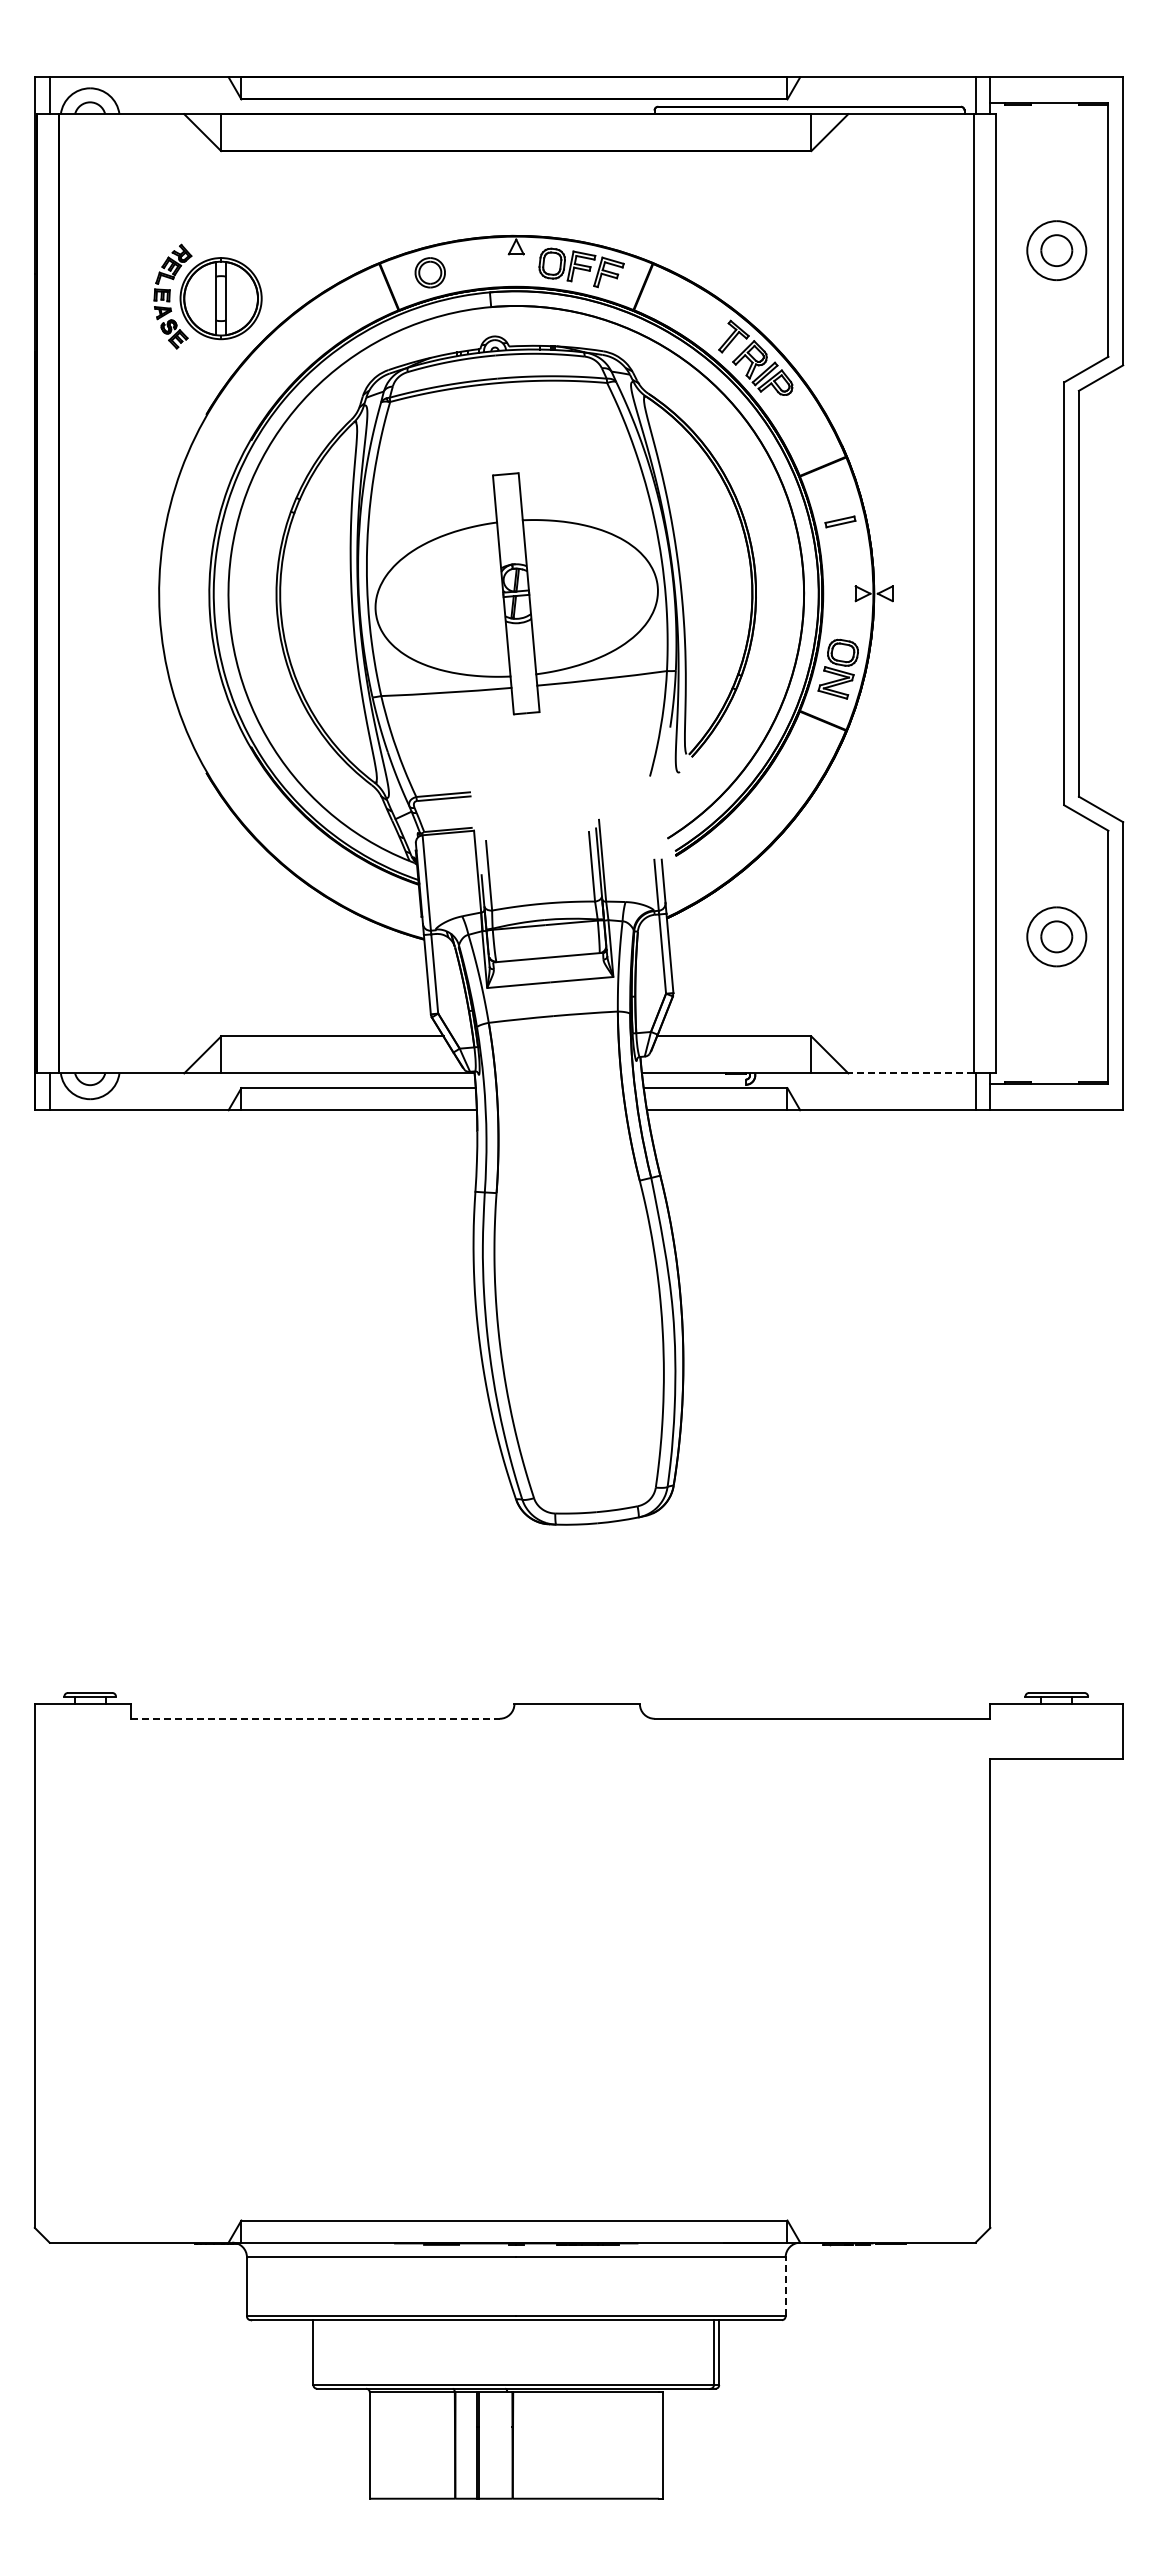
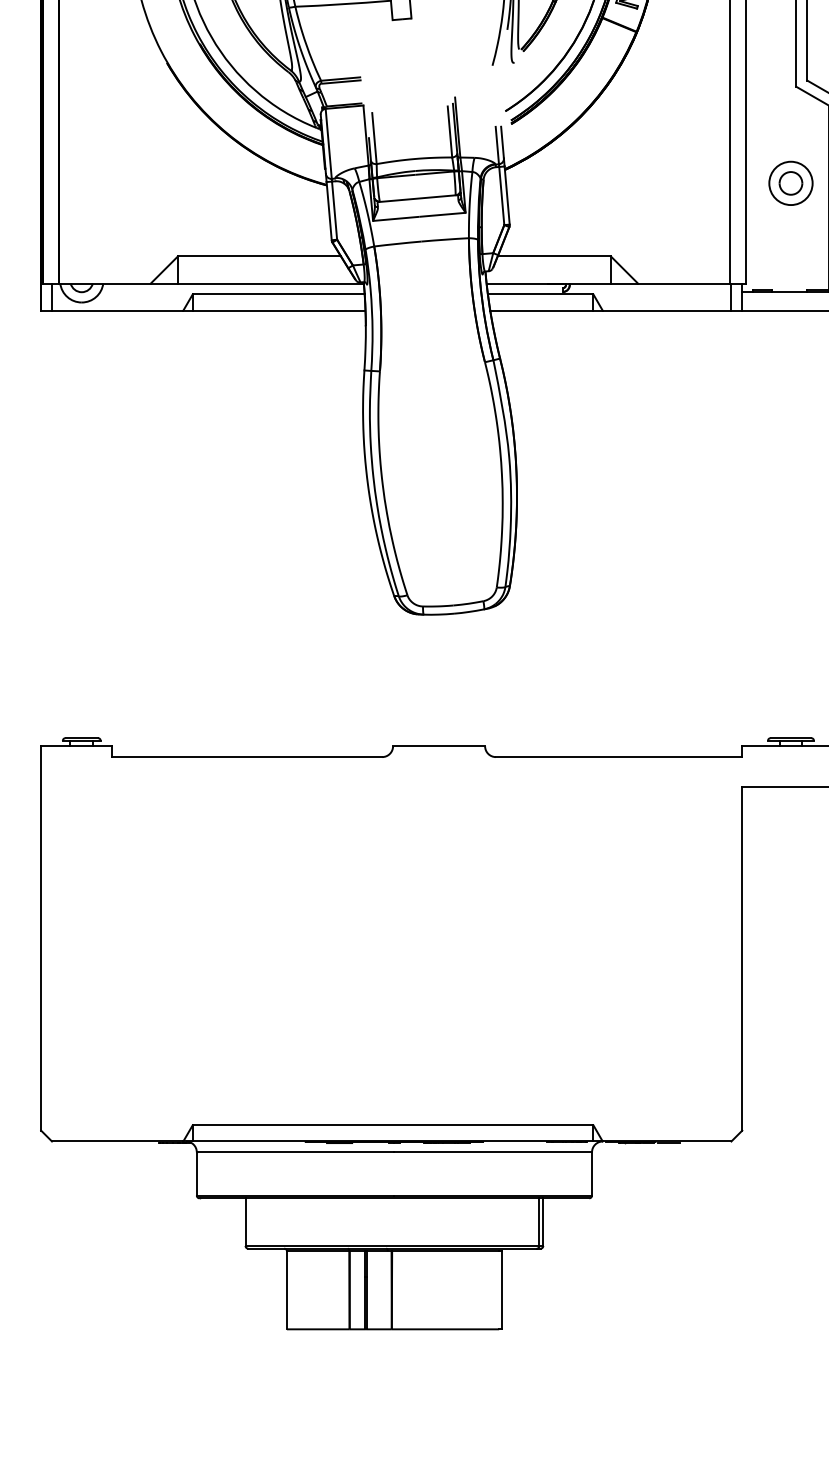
line: (911, 1073) -> (684, 283), dashed -> solid
line: (315, 1718) -> (247, 756), dashed -> solid
line: (785, 2286) -> (591, 1173), dashed -> solid

